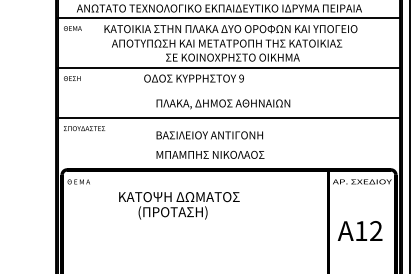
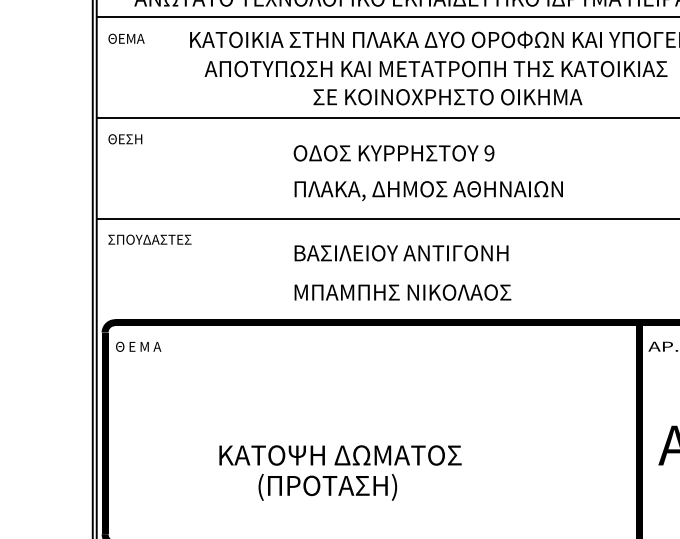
text: (193, 78) -> (392, 153), moved
text: (179, 205) -> (340, 472), moved

